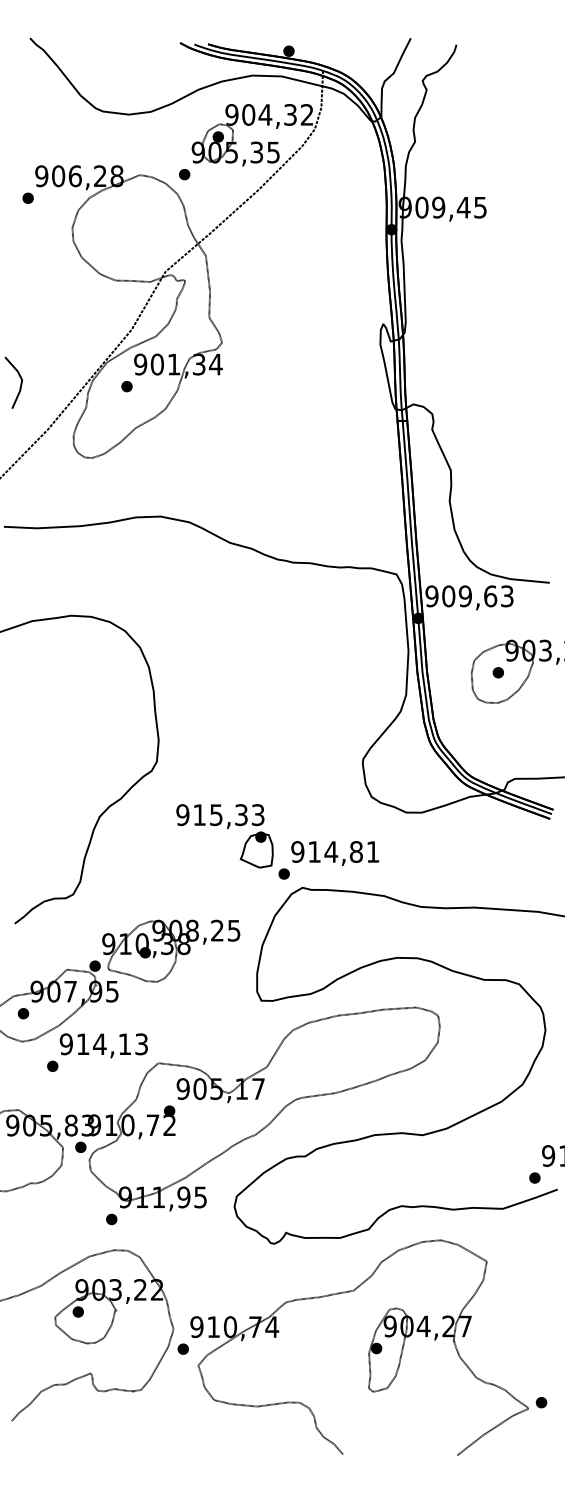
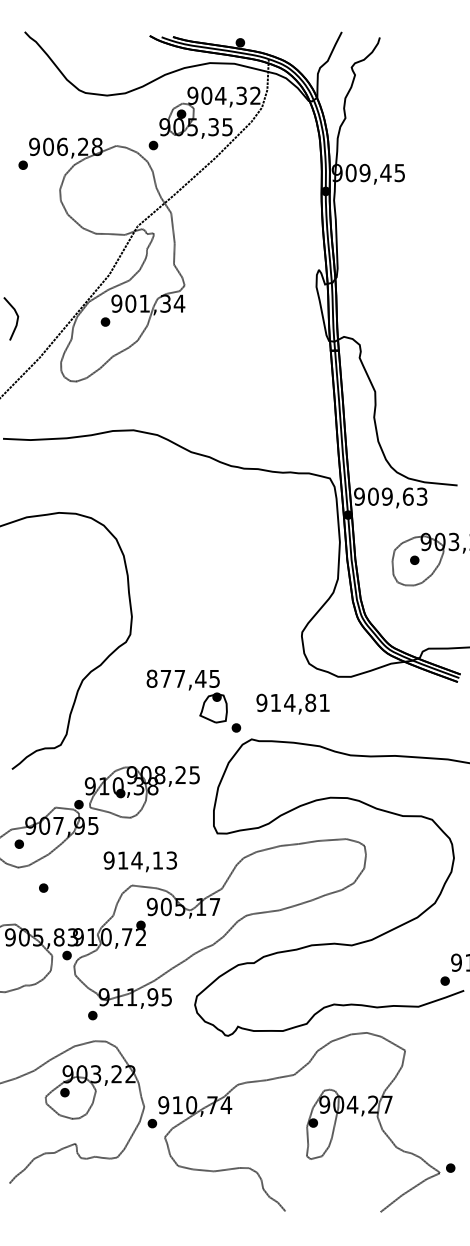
text: (220, 815) -> (183, 679), 915,33 -> 877,45
text: (335, 853) -> (293, 704), moved
text: (103, 1045) -> (140, 861), moved

